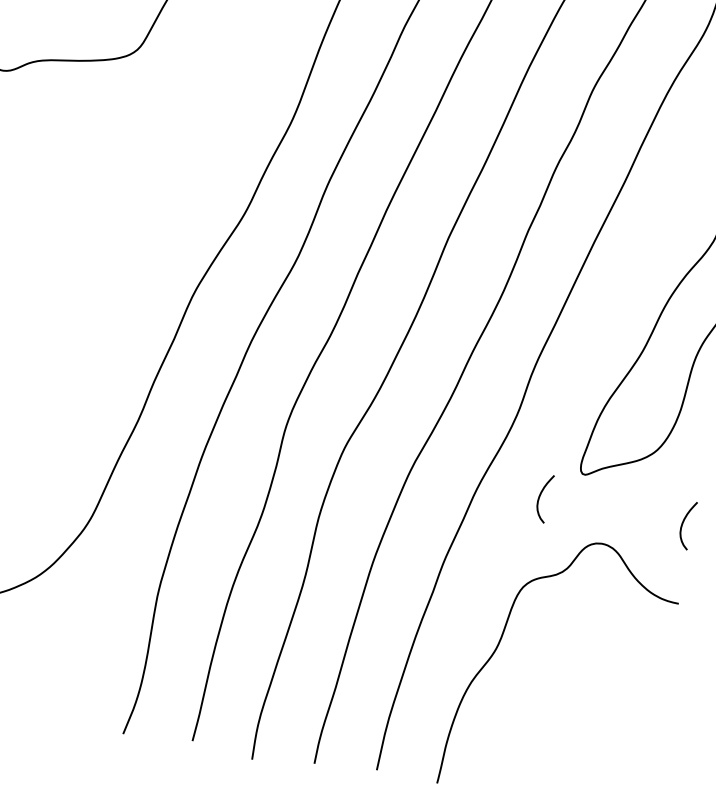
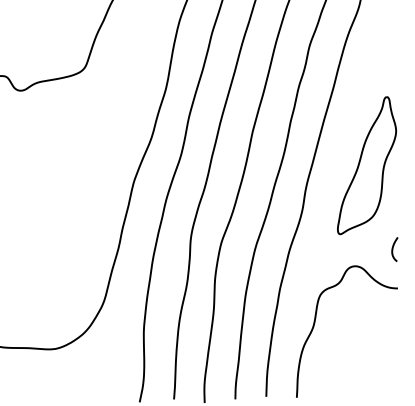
curve: (541, 497) -> (321, 249), removed

